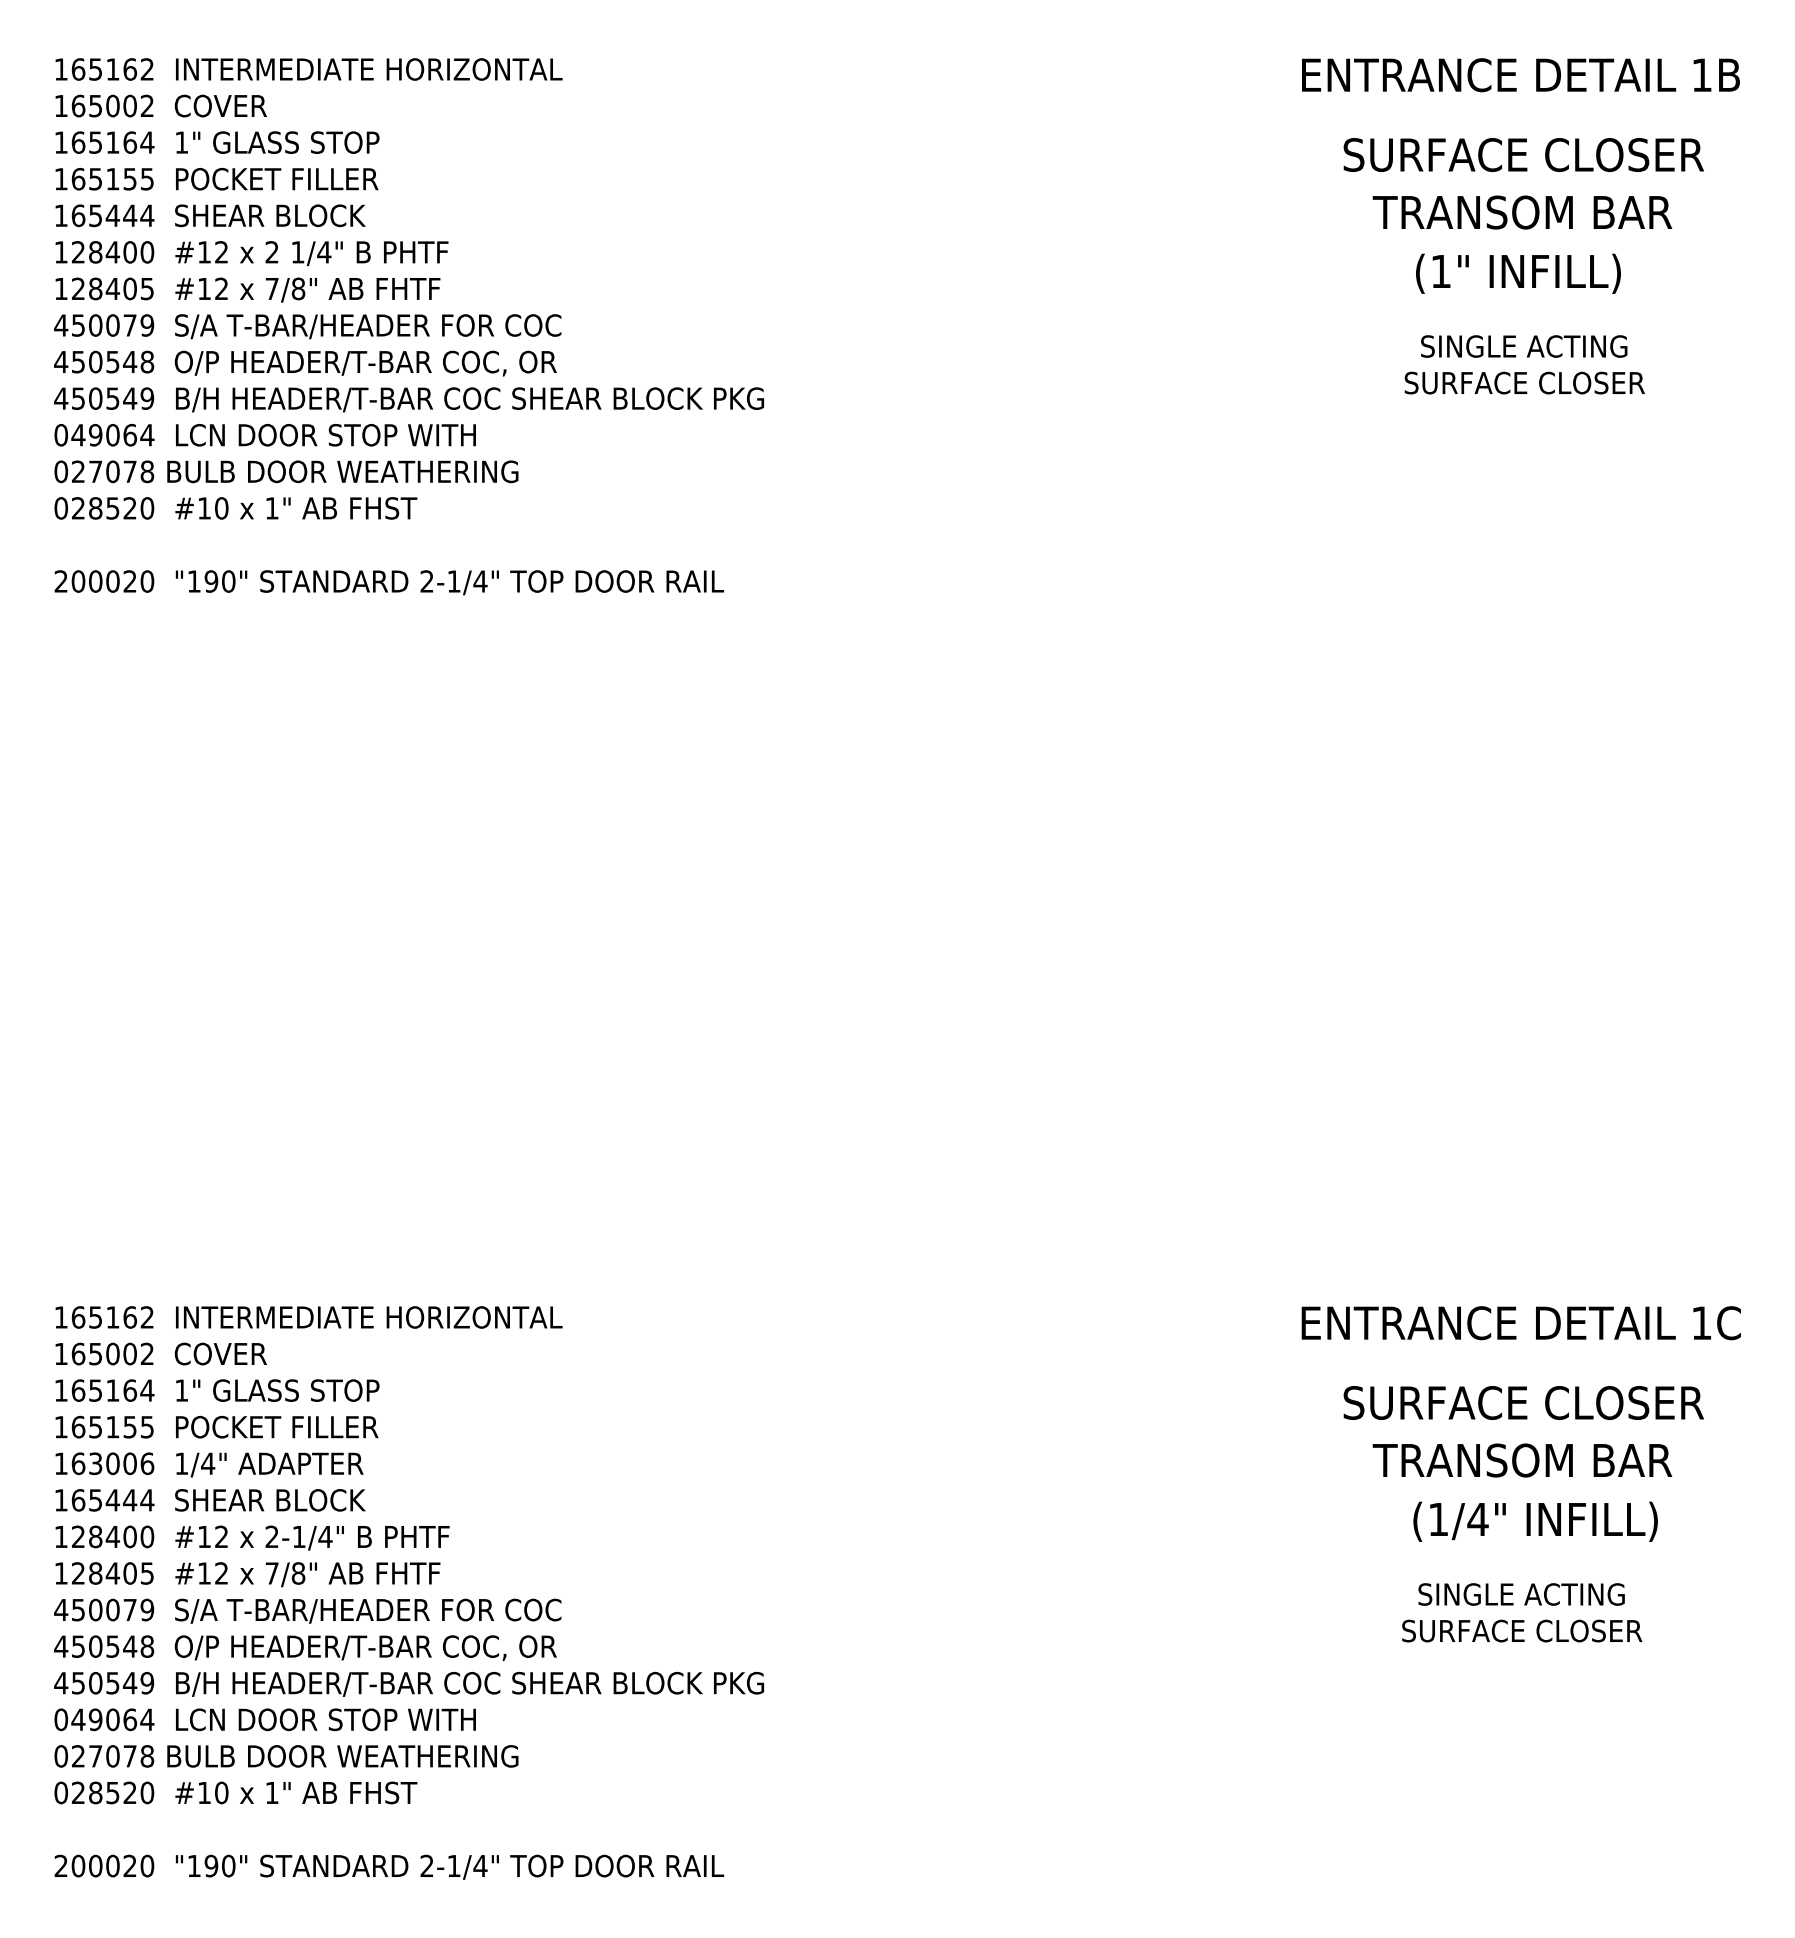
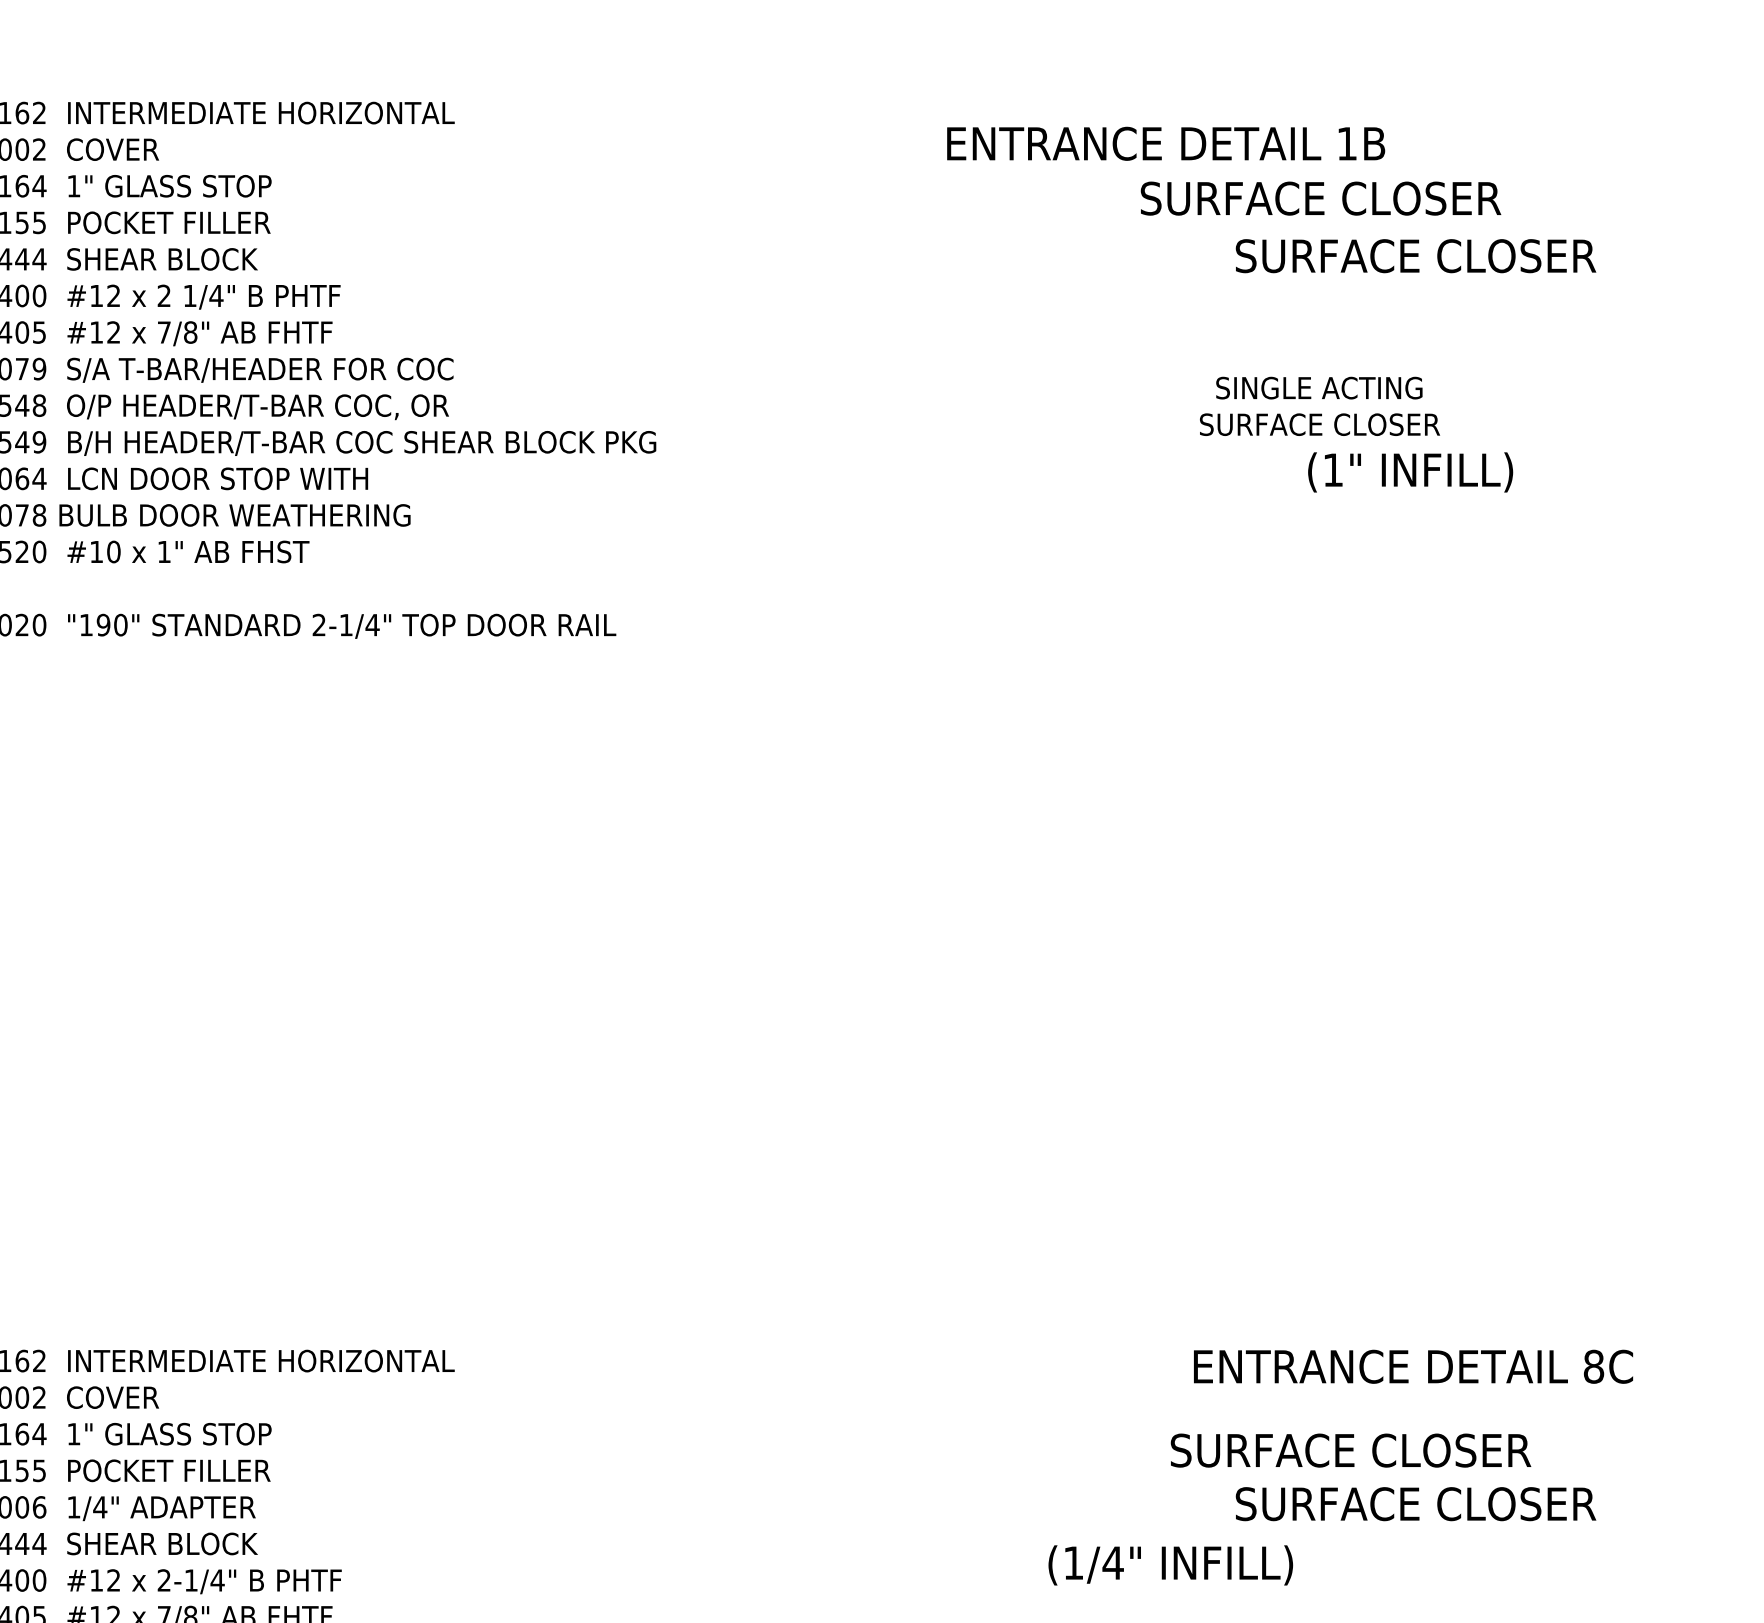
text: (1520, 75) -> (1165, 144), moved
text: (1523, 154) -> (1320, 198), moved
text: (1523, 212) -> (1415, 256), TRANSOM BAR -> SURFACE CLOSER
text: (1518, 273) -> (1410, 472), moved
text: (1524, 364) -> (1319, 406), moved
text: (1701, 1323) -> (1593, 1367), 1C -> 8C
text: (1523, 1402) -> (1350, 1450), moved
text: (1523, 1460) -> (1415, 1504), TRANSOM BAR -> SURFACE CLOSER
text: (1535, 1521) -> (1170, 1565), moved

